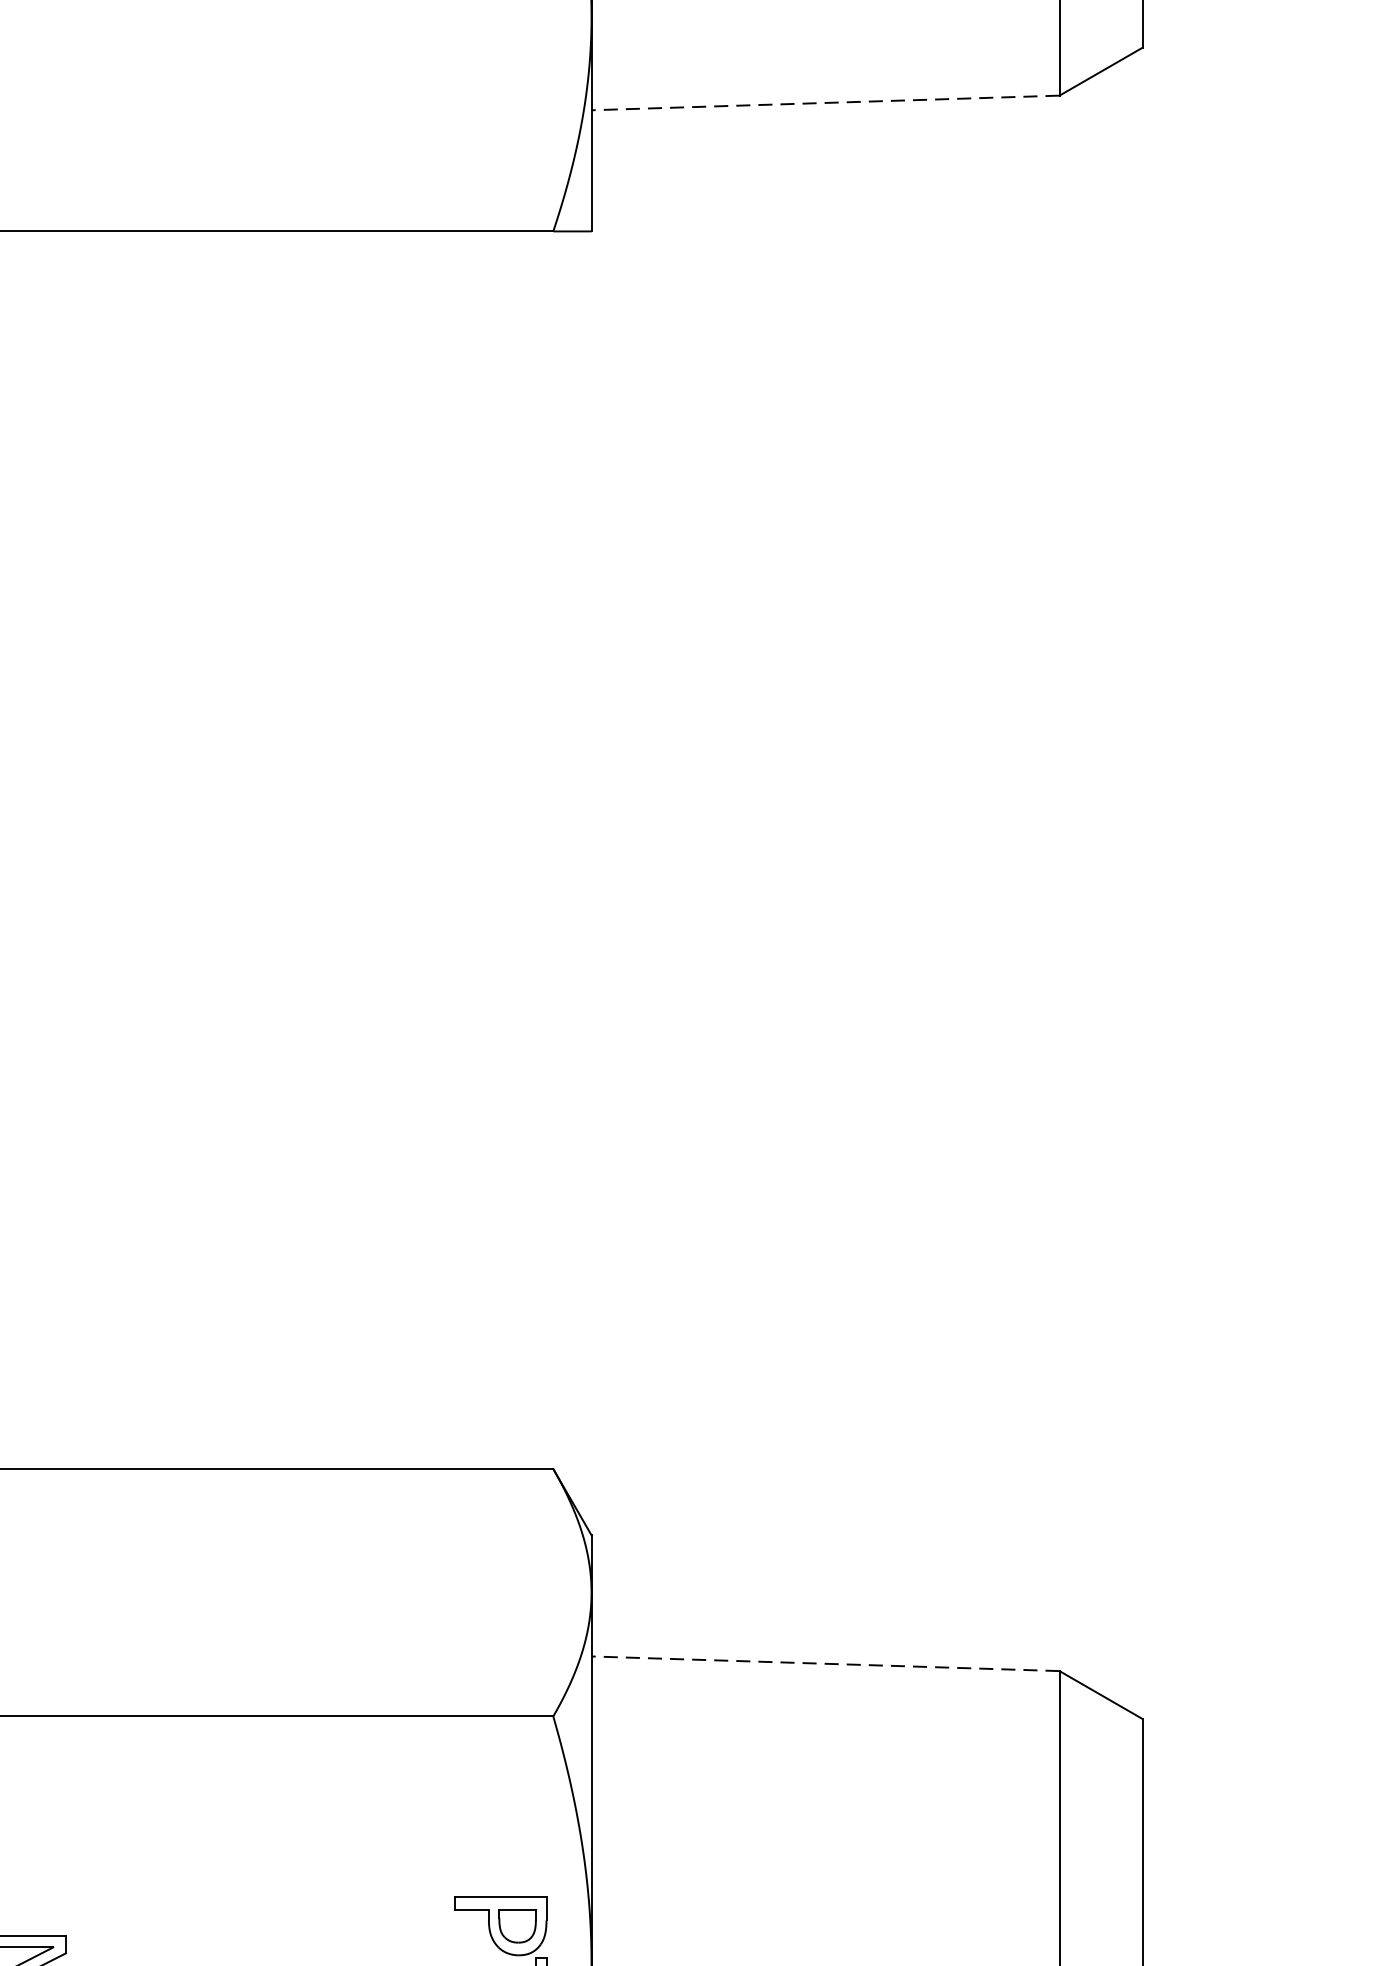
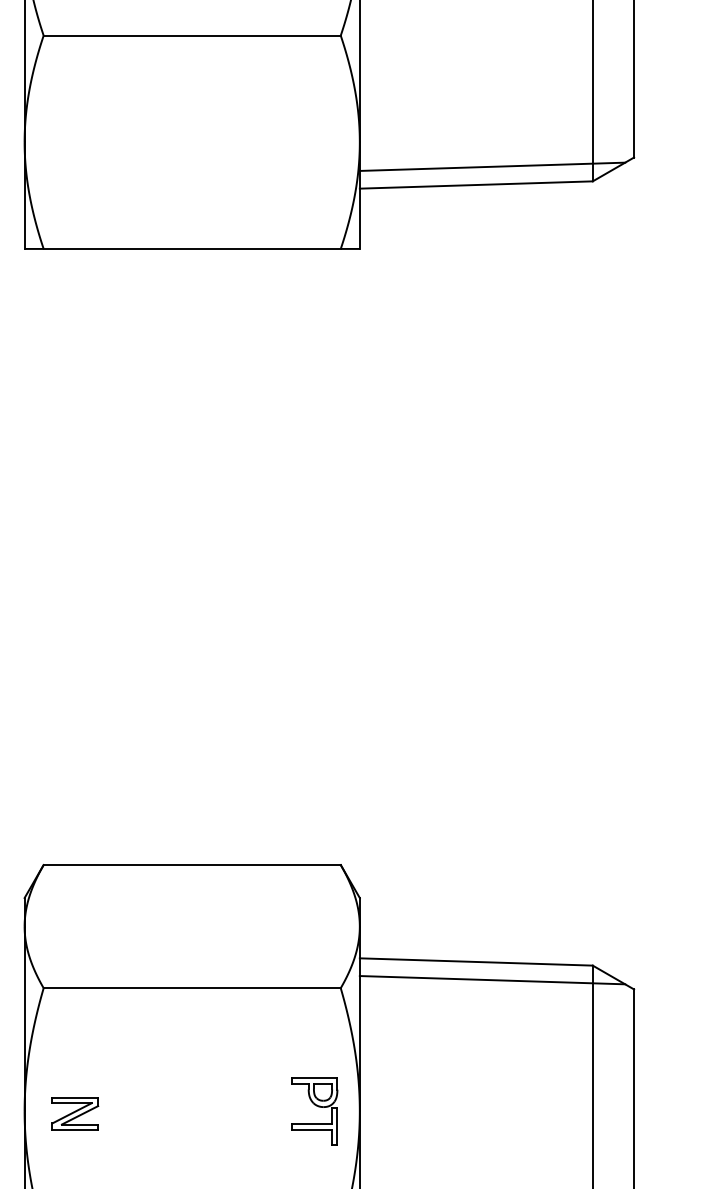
line: (858, 65) -> (492, 166), added
line: (825, 103) -> (476, 185), dashed -> solid
line: (825, 1662) -> (476, 961), dashed -> solid
line: (858, 1701) -> (492, 980), added

